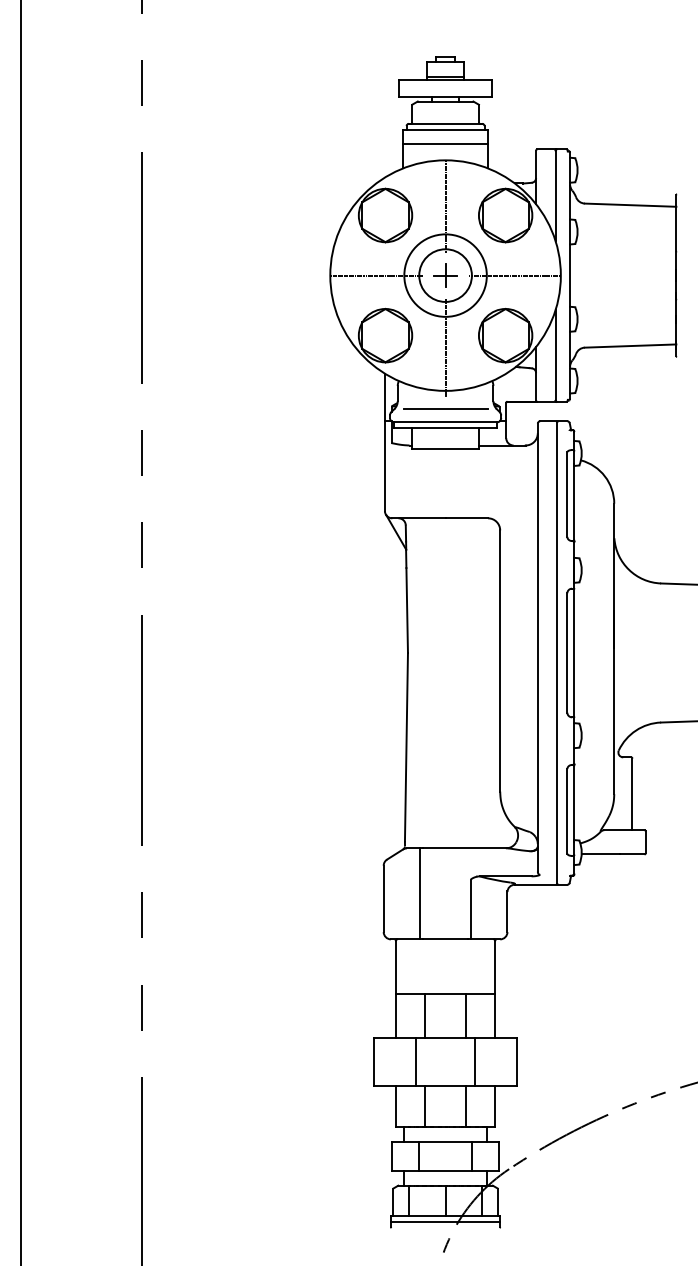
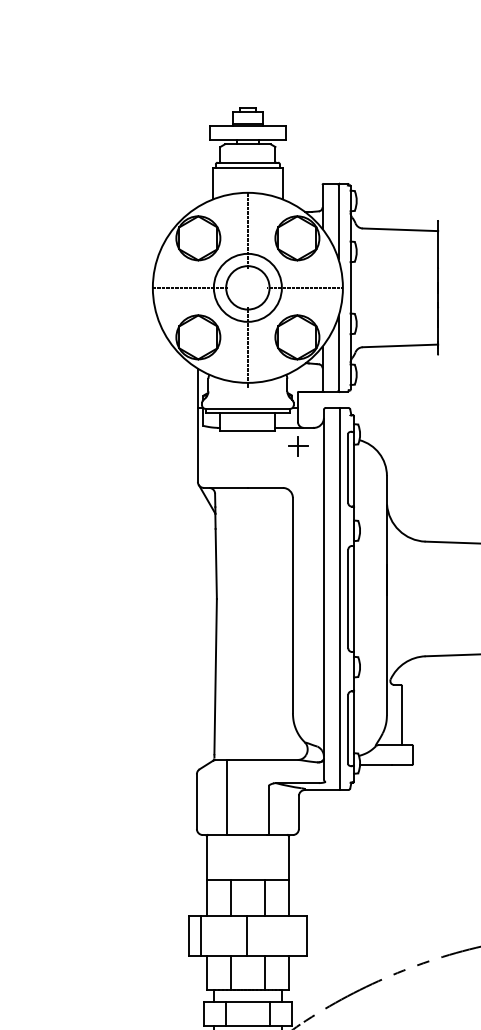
line: (445, 143) -> (247, 178), removed
part: (445, 275) -> (298, 446), moved
line: (445, 409) -> (247, 398), removed
line: (416, 1061) -> (201, 935), moved
line: (475, 1061) -> (247, 935), moved

